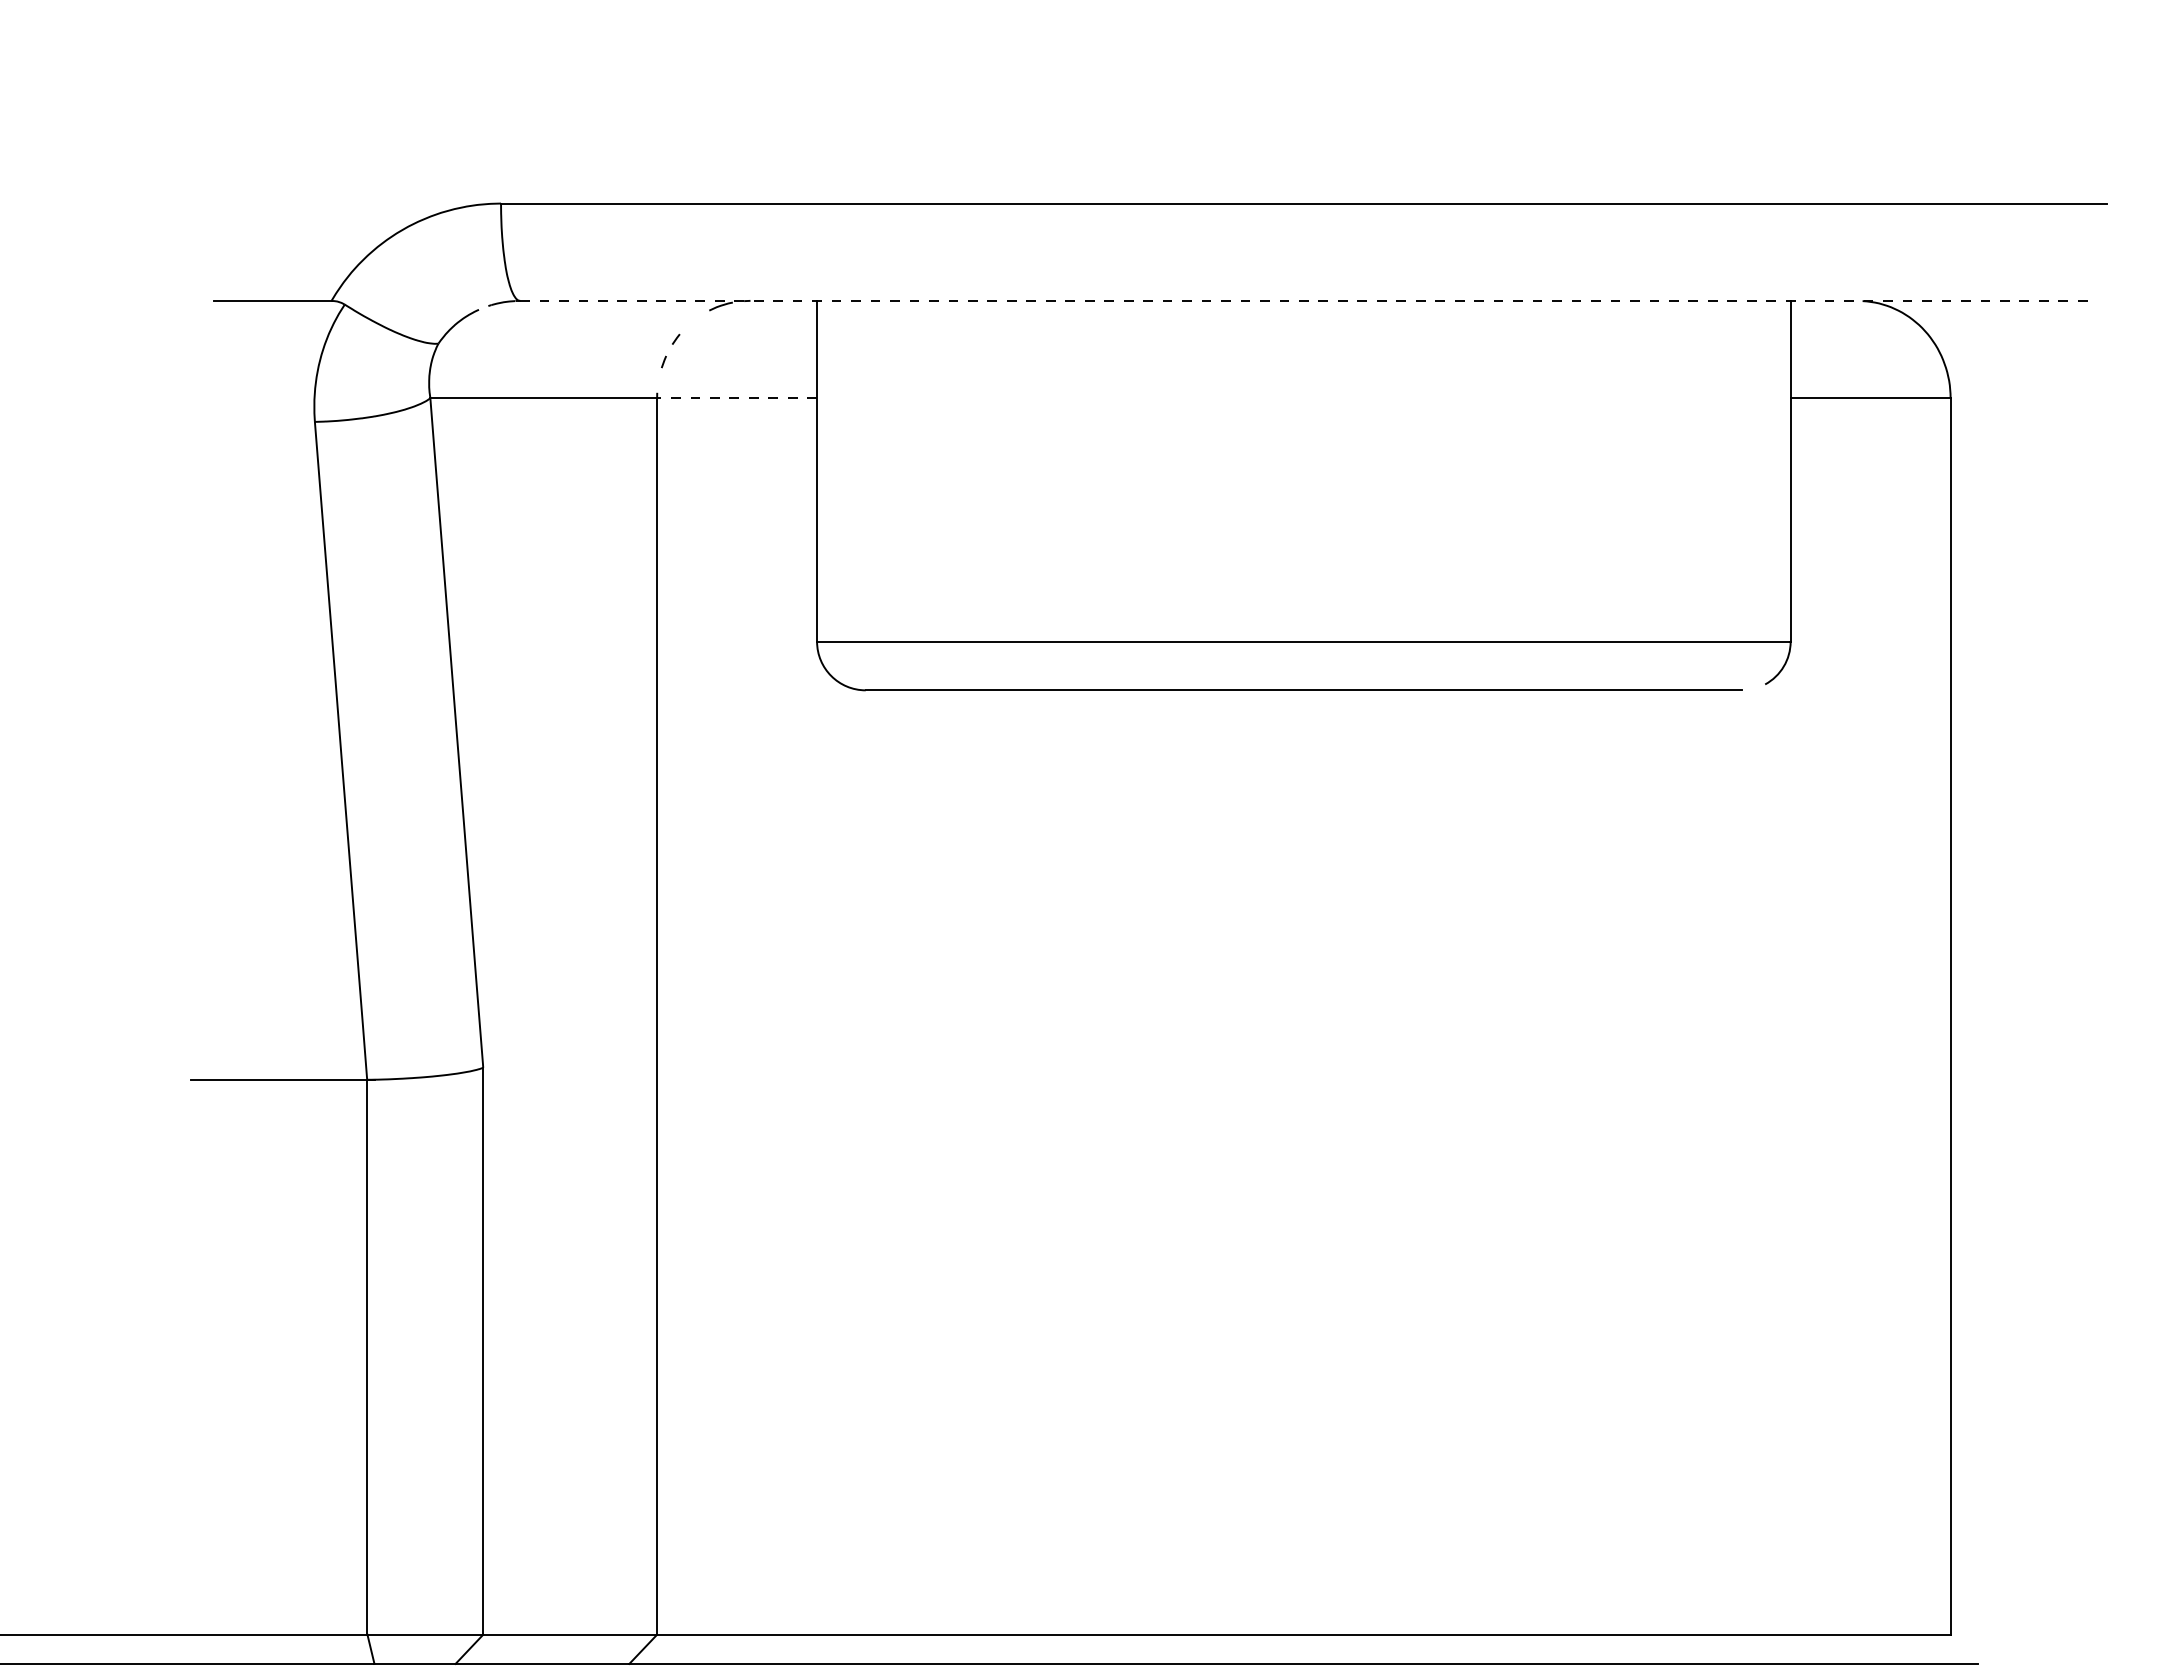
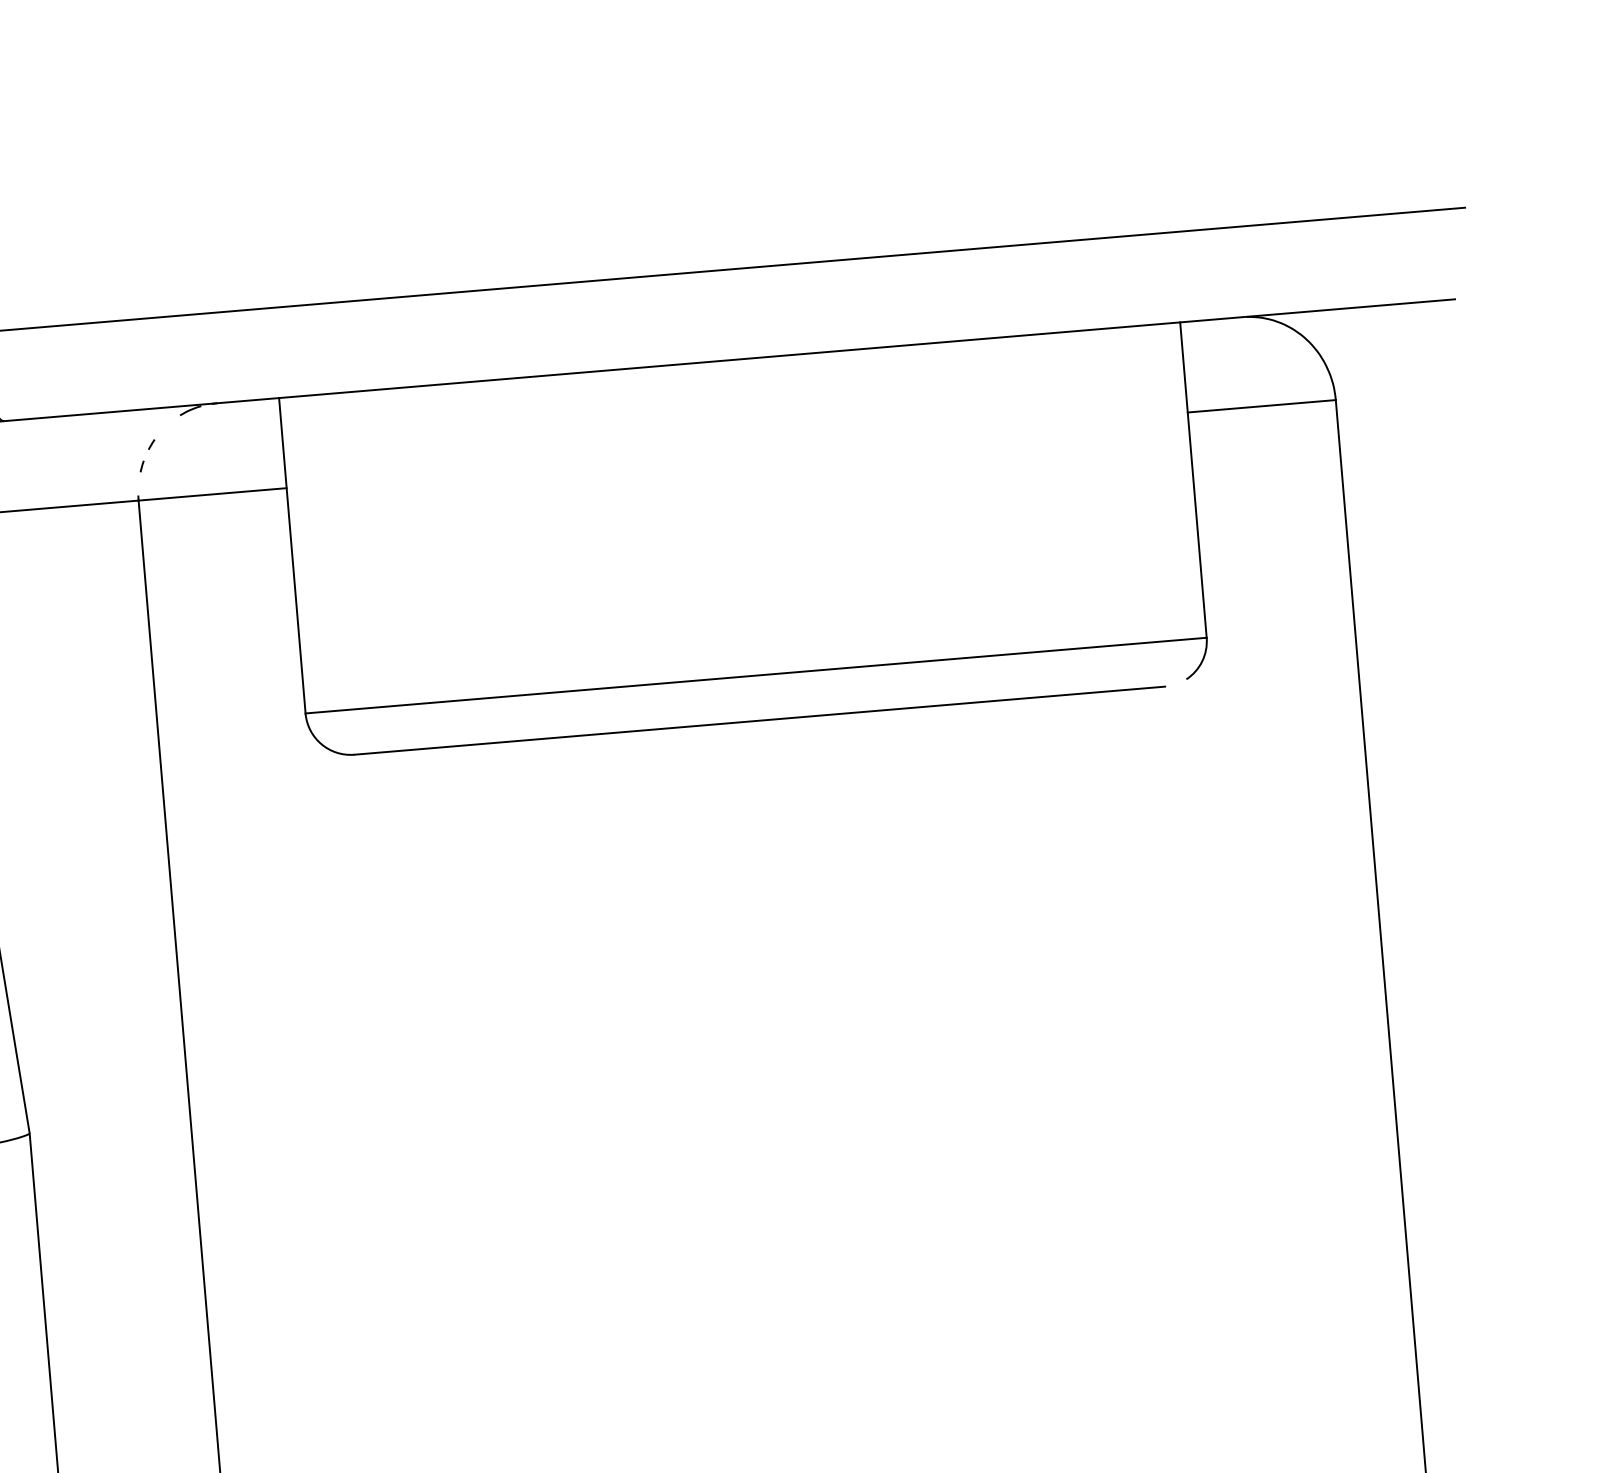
line: (1303, 300) -> (729, 359), dashed -> solid
line: (737, 398) -> (213, 494), dashed -> solid

